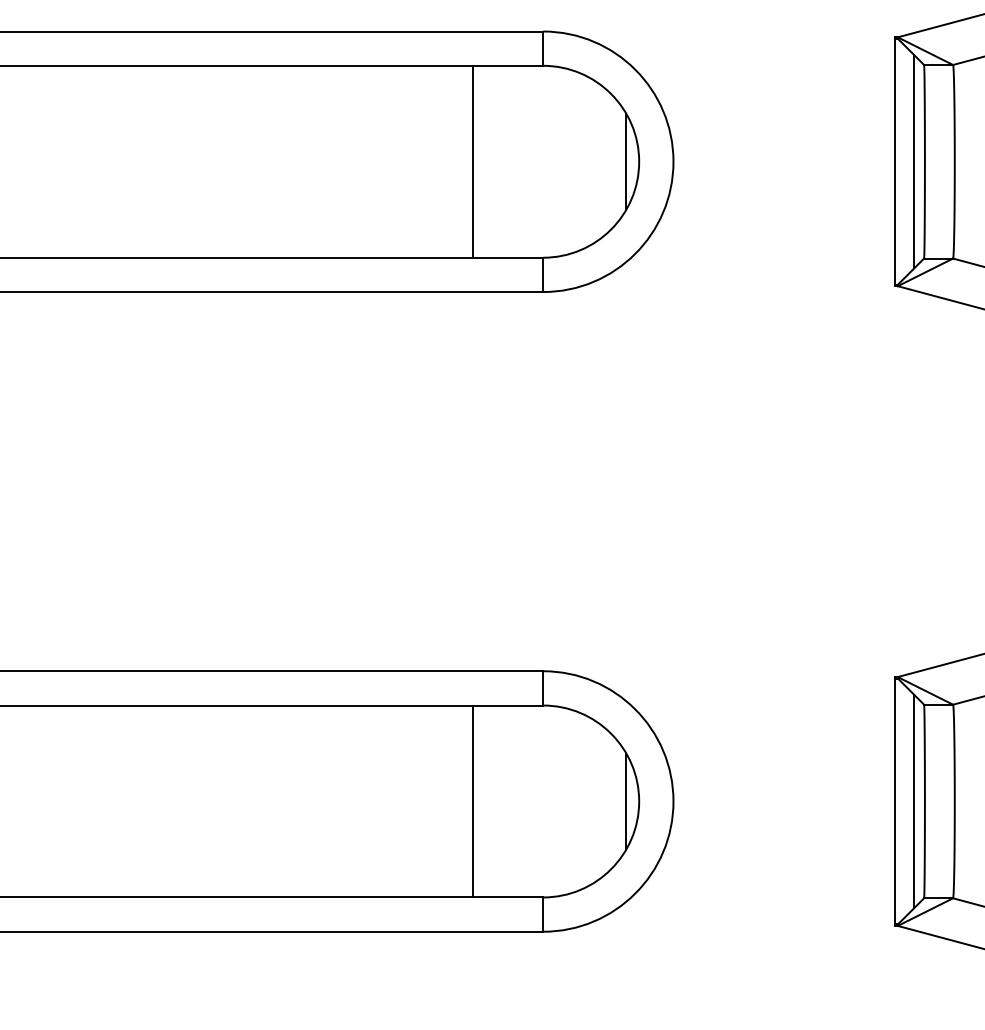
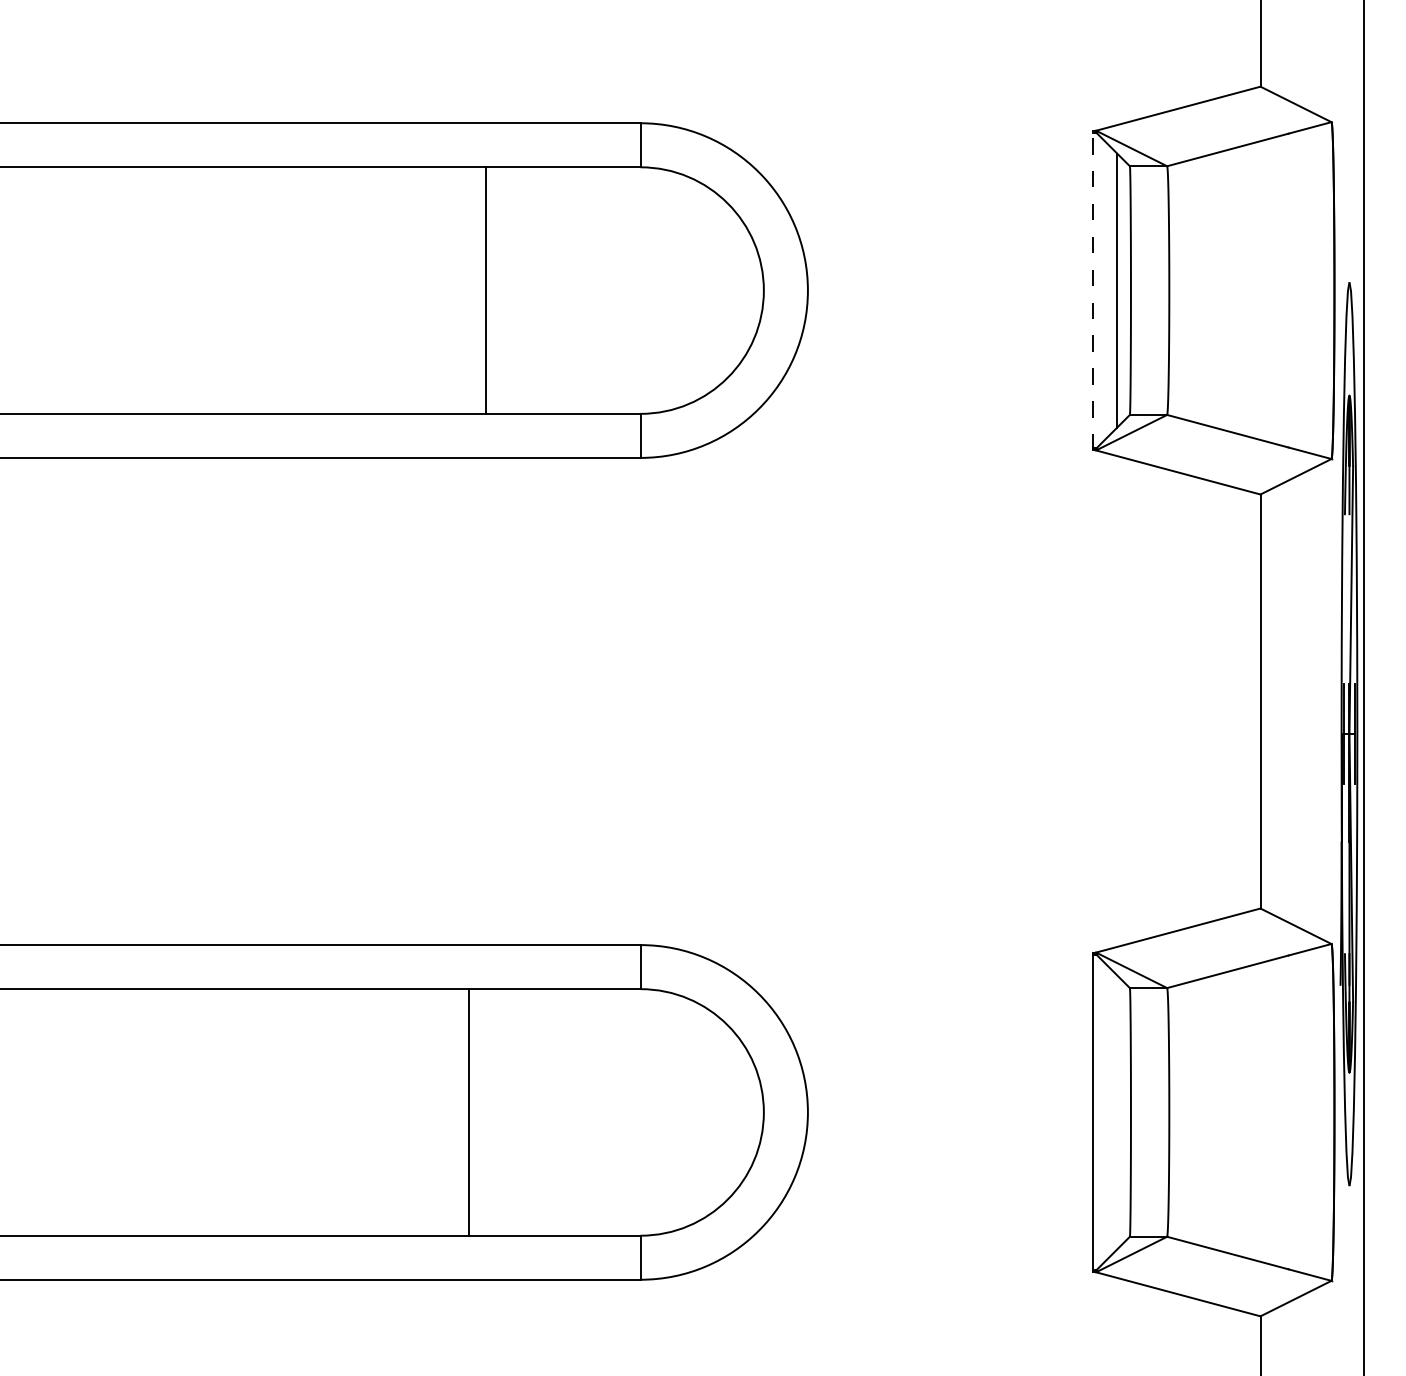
line: (473, 161) -> (486, 290), moved
line: (626, 161) -> (747, 290), removed
line: (894, 161) -> (1092, 290), solid -> dashed
line: (626, 800) -> (747, 1111), removed
line: (473, 801) -> (469, 1112), moved
line: (914, 801) -> (1117, 1112), removed

